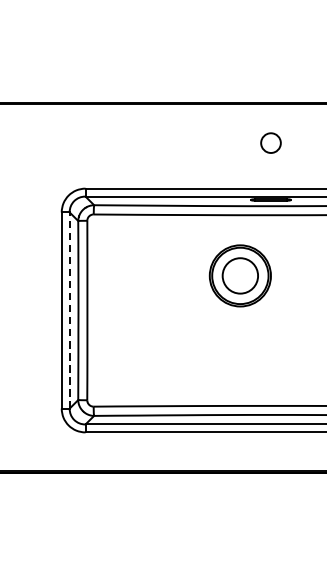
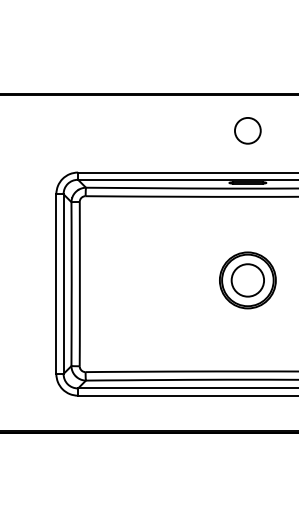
circle: (270, 142) -> (247, 130), size x1.43
part: (239, 275) -> (247, 280), moved
line: (69, 310) -> (63, 284), dashed -> solid

